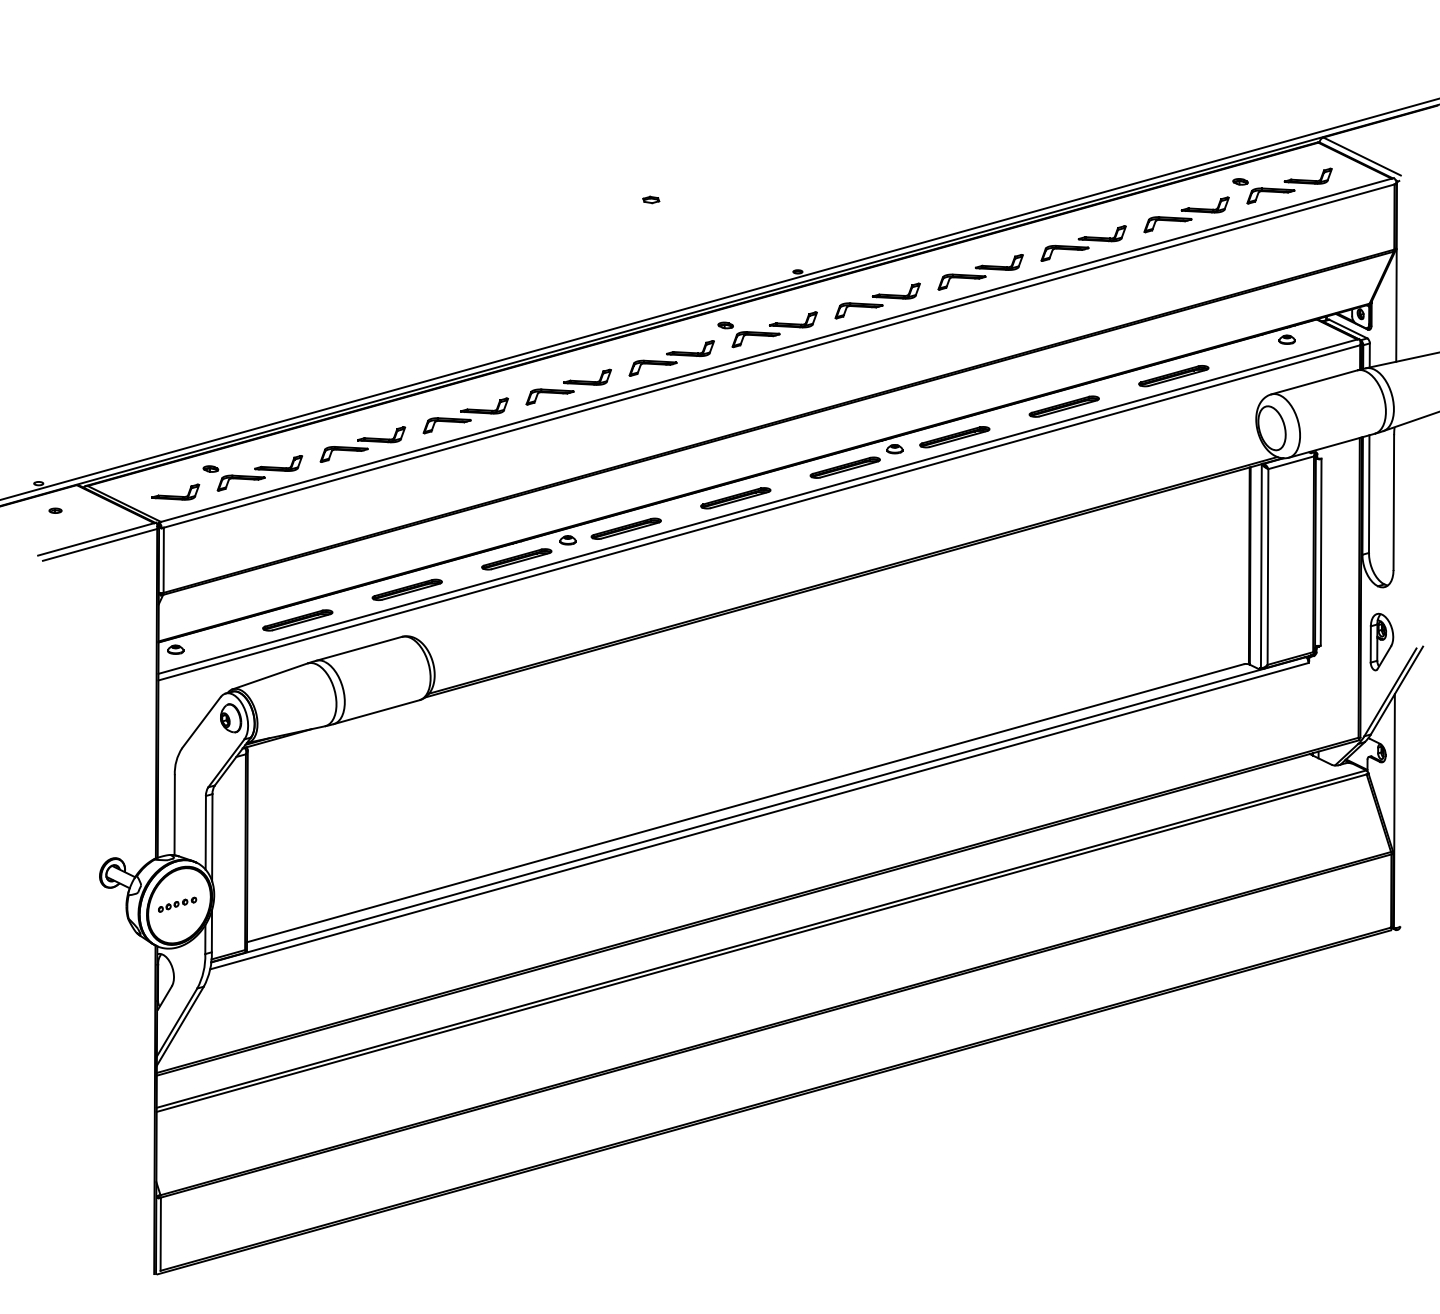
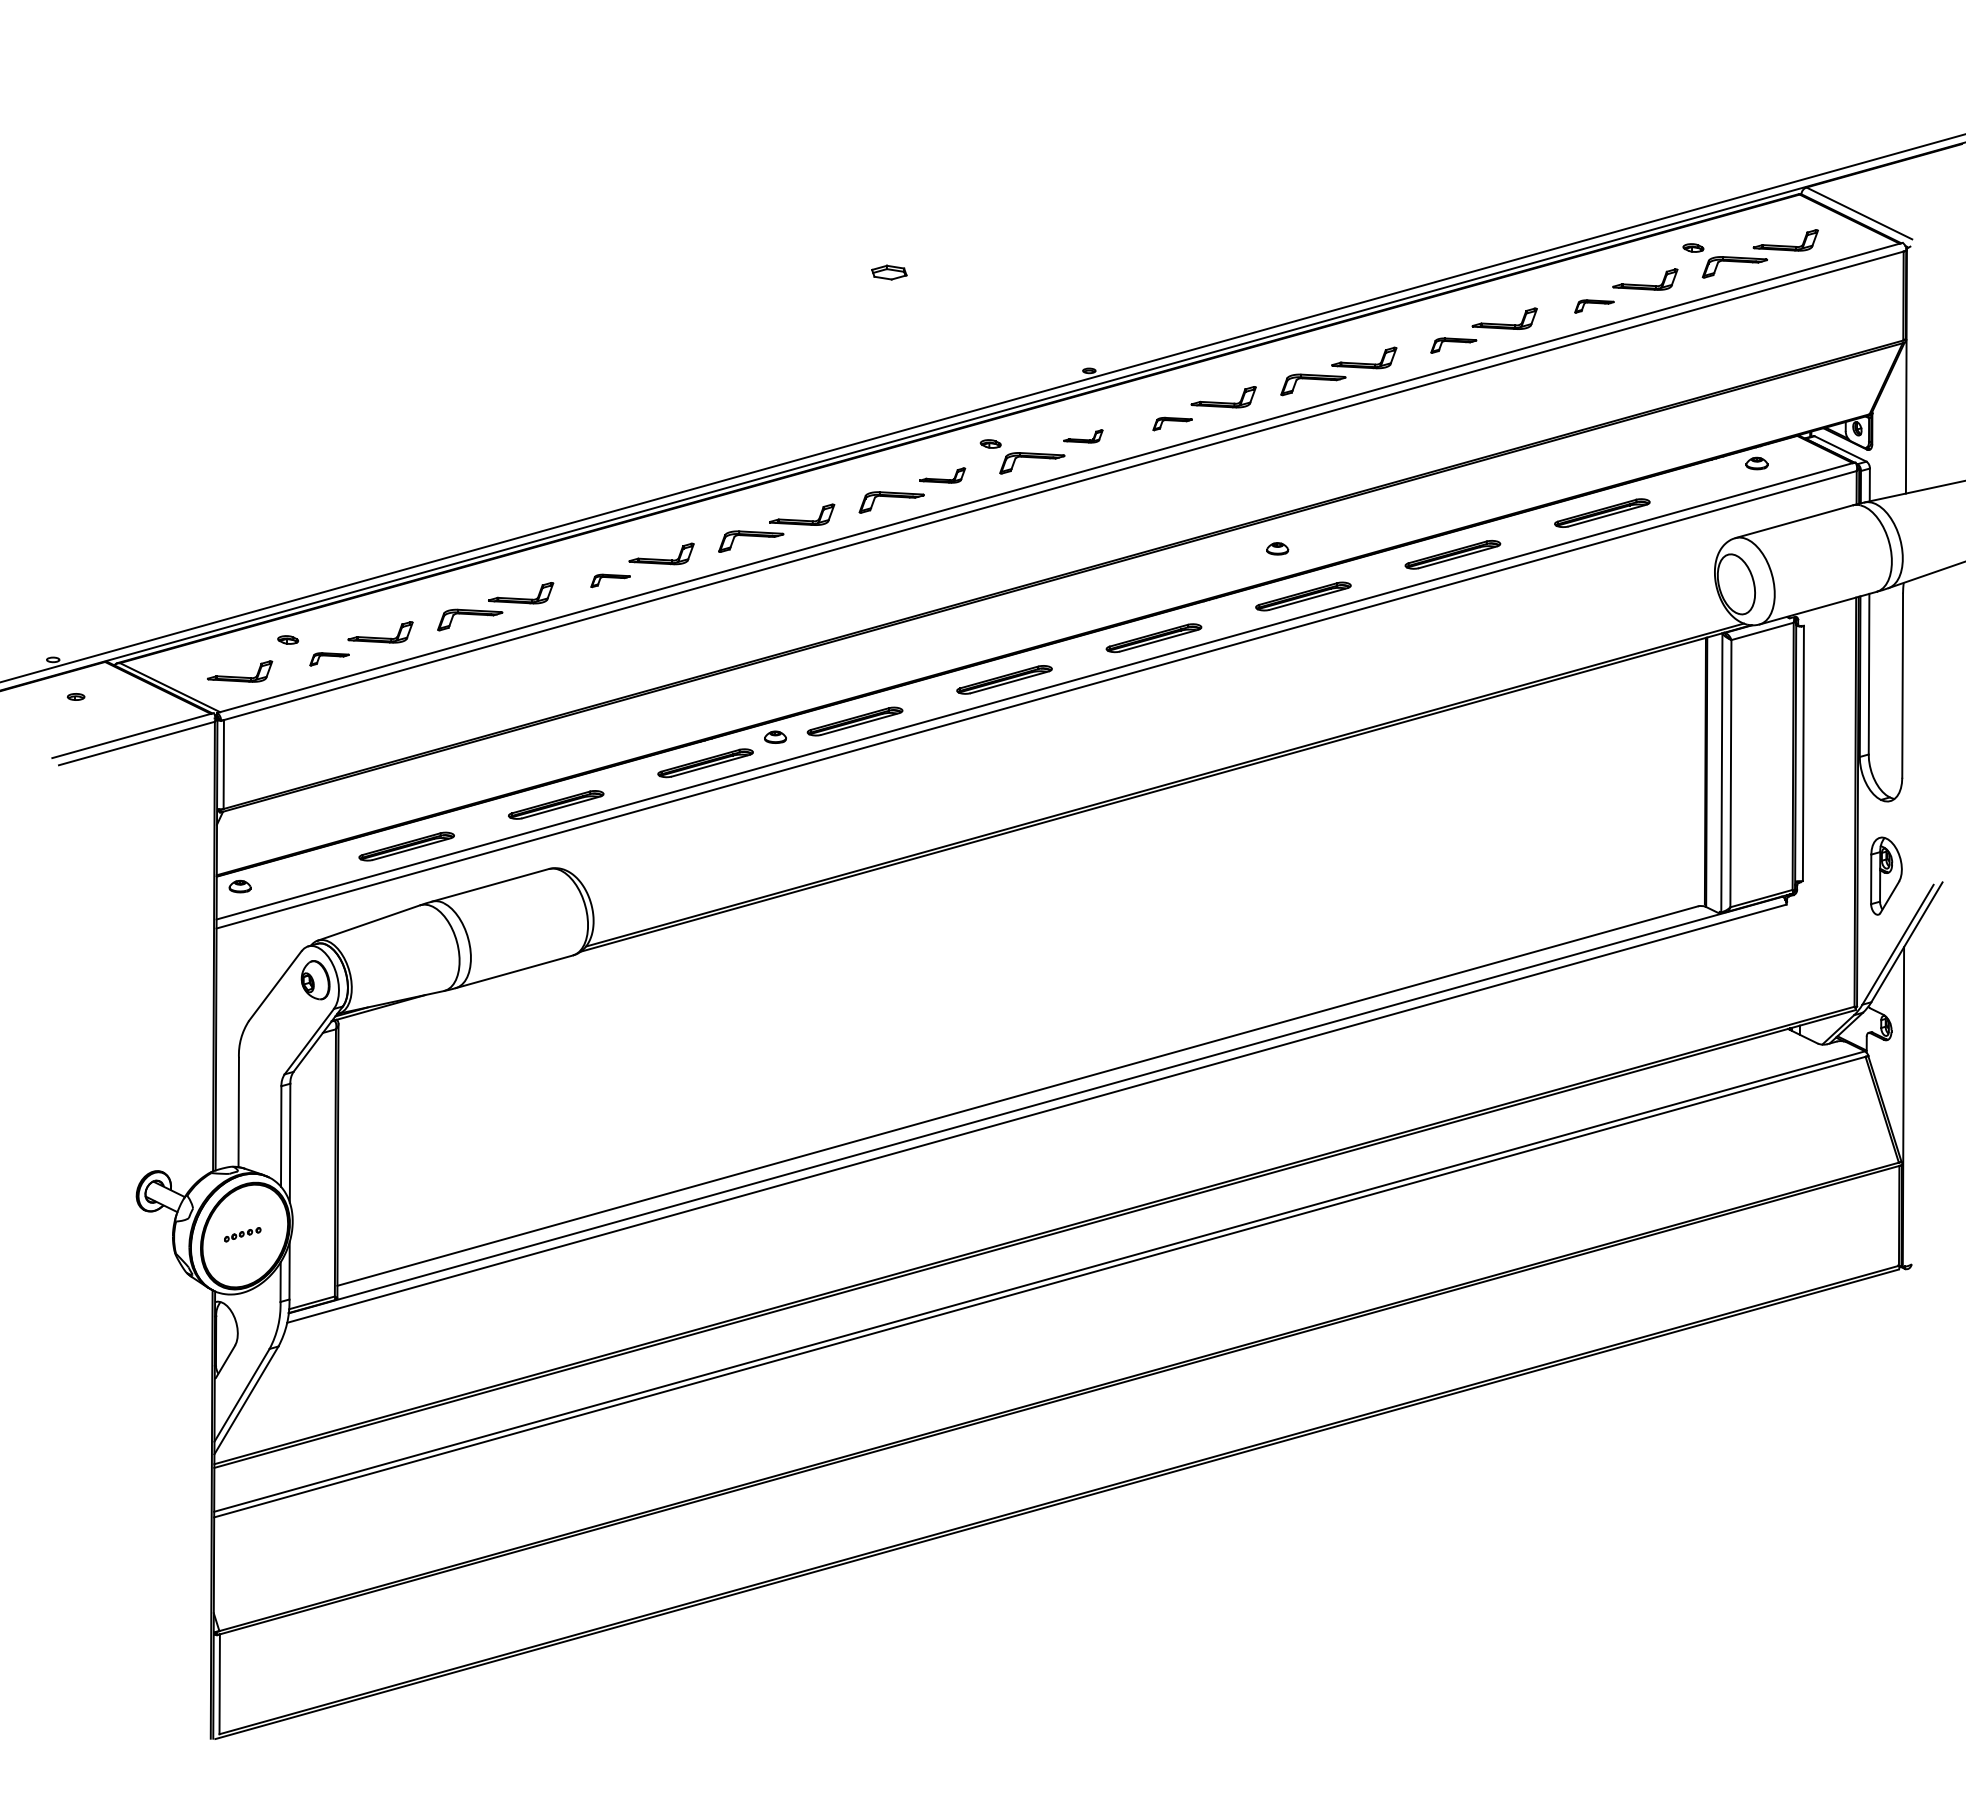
part: (650, 199) -> (888, 272), size x1.6
part: (1168, 224) -> (1594, 306), size x0.6
part: (1064, 253) -> (1453, 345), size x0.7
part: (858, 310) -> (1172, 423), size x0.6
part: (793, 319) -> (1083, 436), size x0.6
part: (690, 348) -> (942, 475), size x0.7
part: (447, 425) -> (610, 580), size x0.6
part: (894, 448) -> (1277, 548), moved
part: (241, 483) -> (329, 659), size x0.6
part: (177, 904) -> (242, 1234), size x0.7

